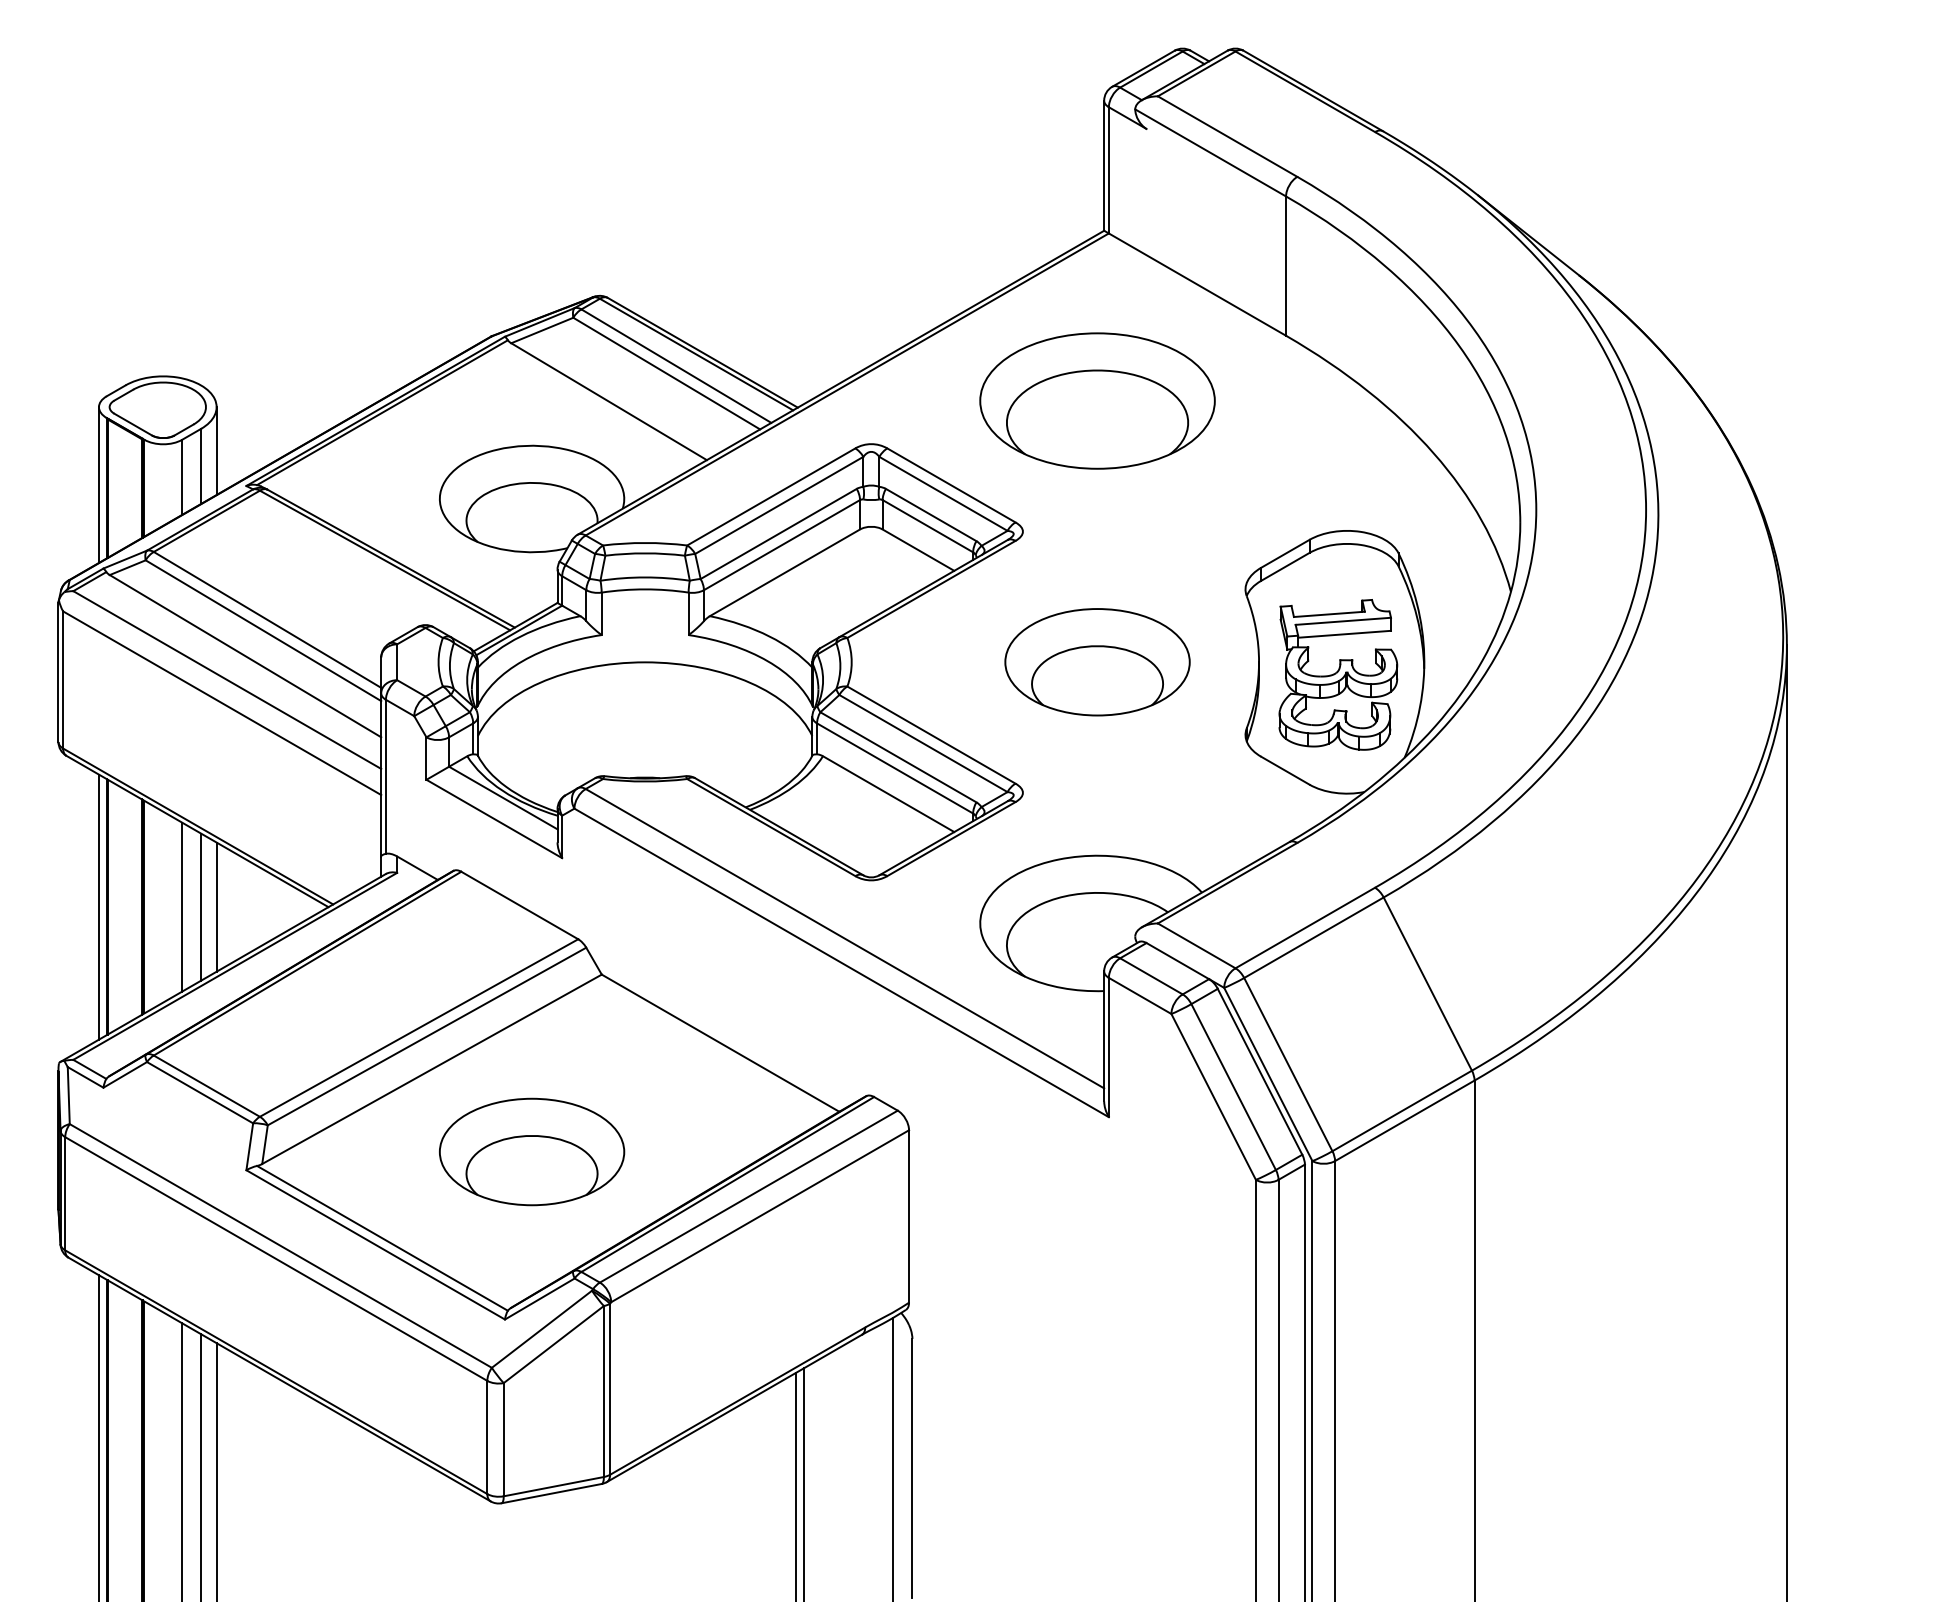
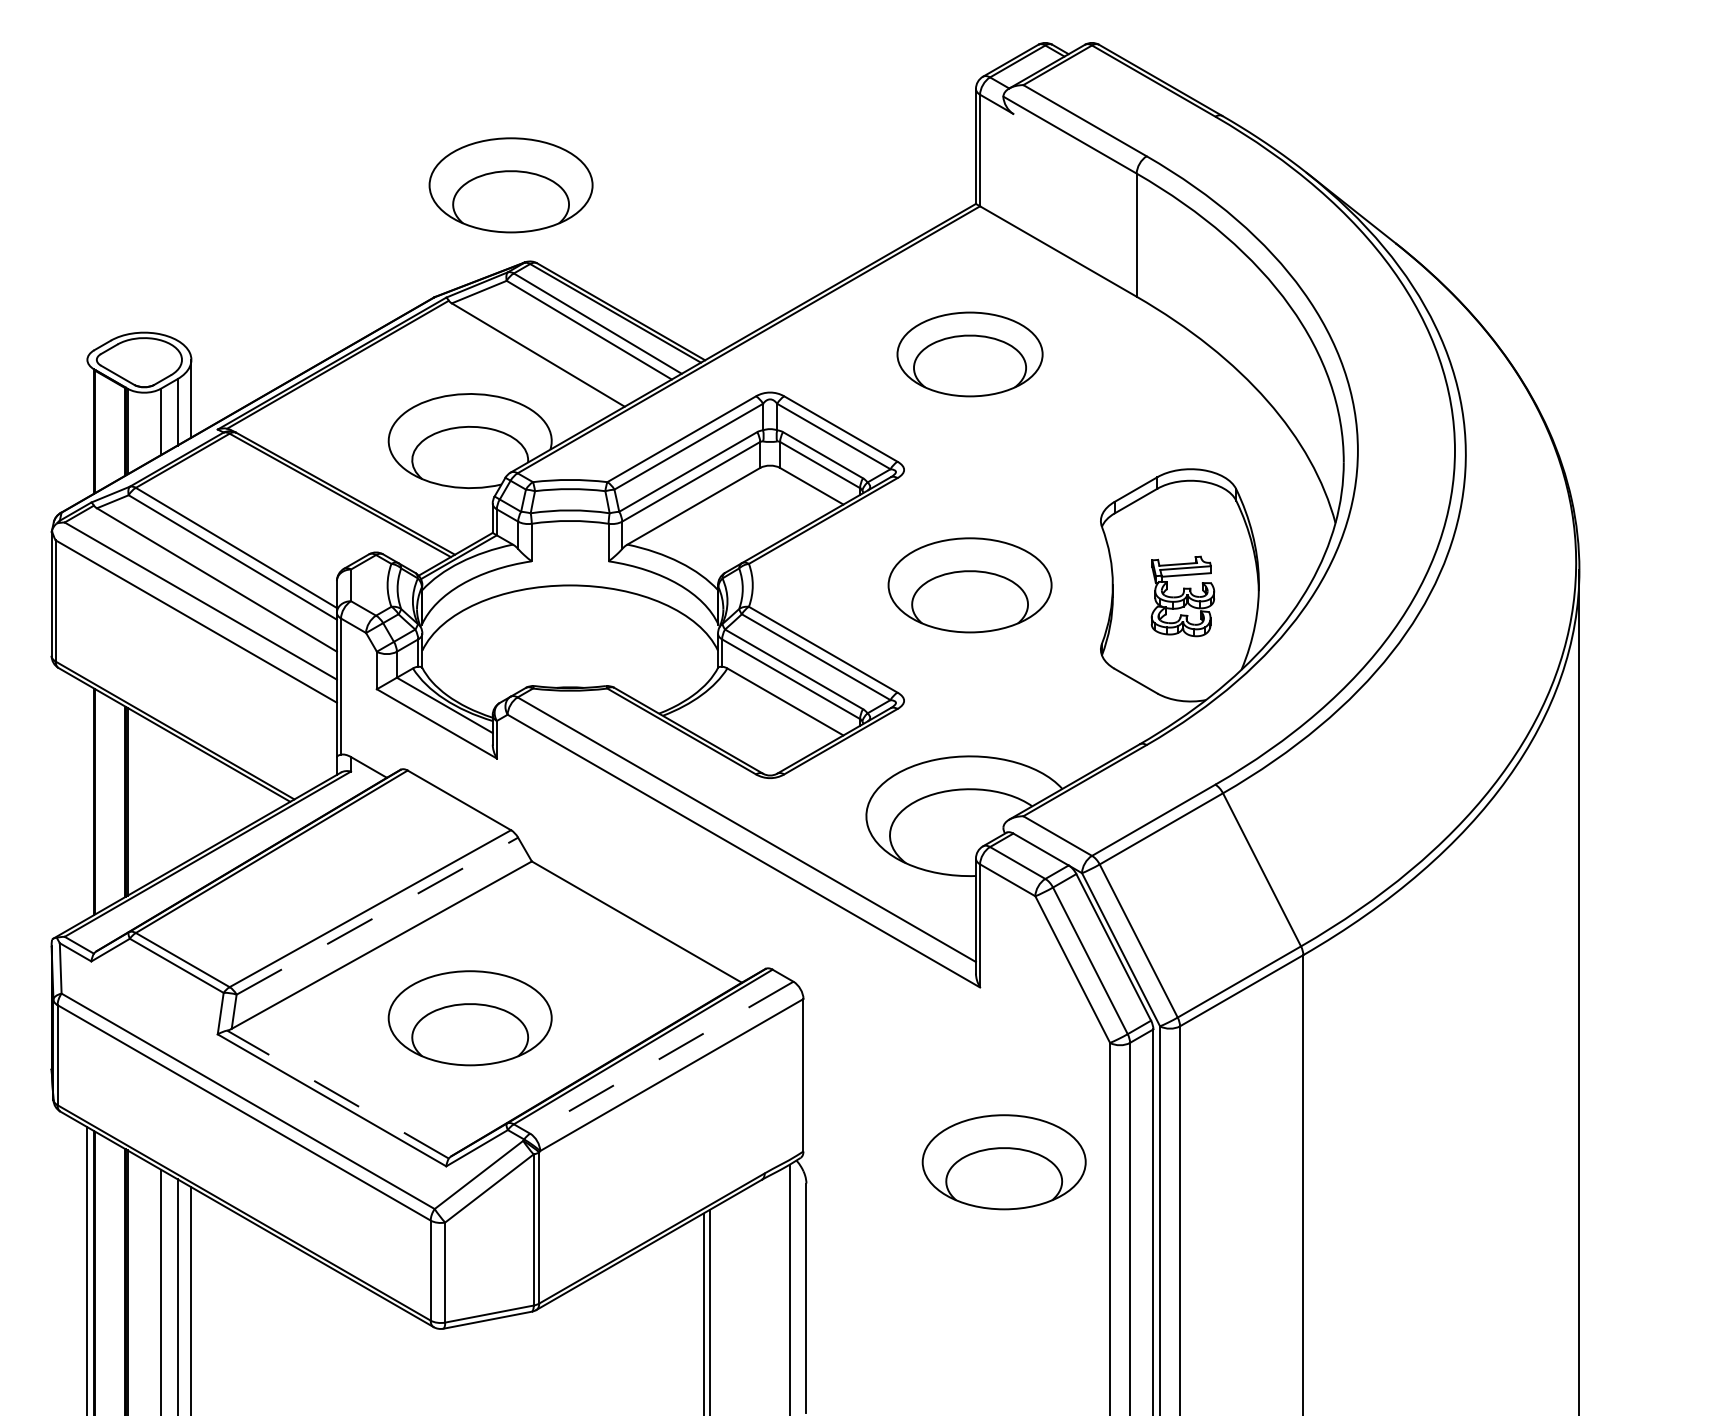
part: (577, 209) -> (510, 185), added
part: (1096, 401) -> (969, 354), size x0.7
line: (99, 484) -> (87, 428), removed
part: (1337, 674) -> (1182, 596), size x0.6
line: (99, 906) -> (87, 801), removed
line: (181, 906) -> (160, 801), removed
line: (200, 906) -> (177, 801), removed
line: (216, 906) -> (191, 801), removed
line: (427, 1035) -> (377, 915), solid -> dashed
line: (748, 1196) -> (661, 1057), solid -> dashed
line: (383, 1238) -> (338, 1094), solid -> dashed
part: (1135, 1315) -> (1003, 1162), added

